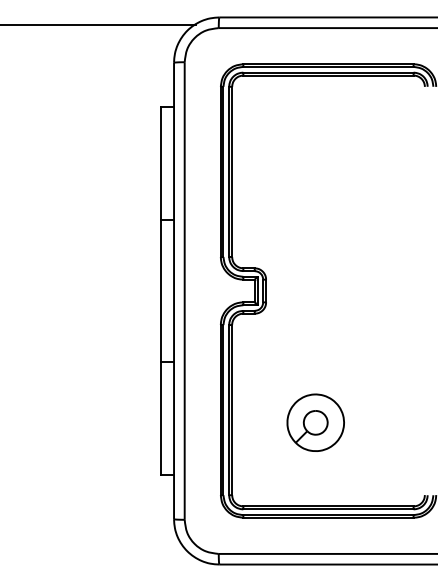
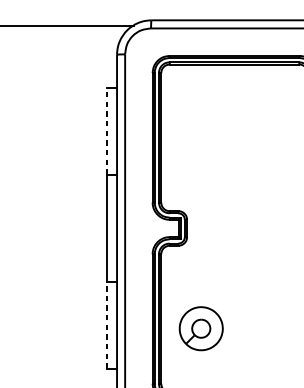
line: (161, 163) -> (107, 131), solid -> dashed
line: (161, 418) -> (107, 325), solid -> dashed
part: (315, 422) -> (201, 328), moved

